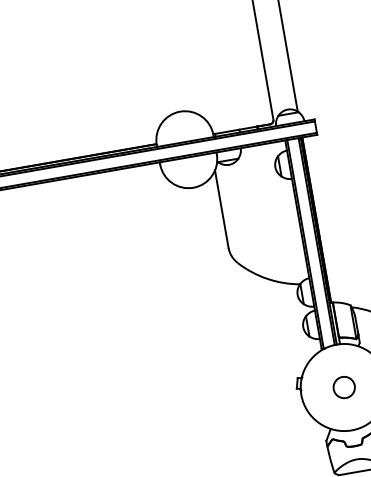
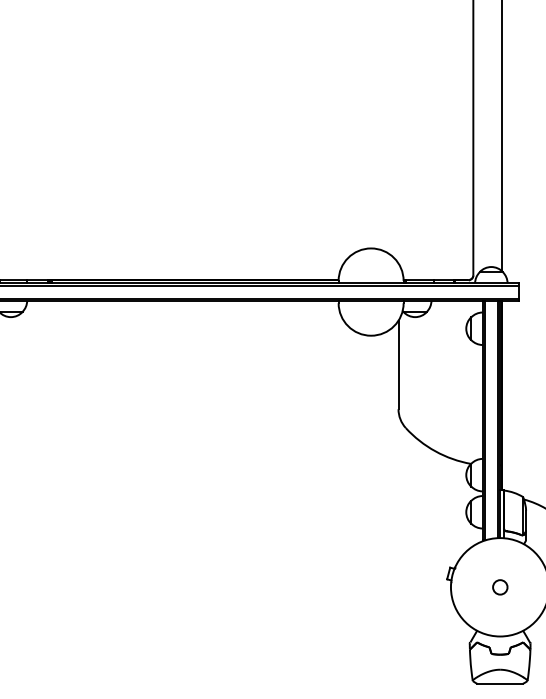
circle: (344, 387) -> (500, 587), size x0.6

